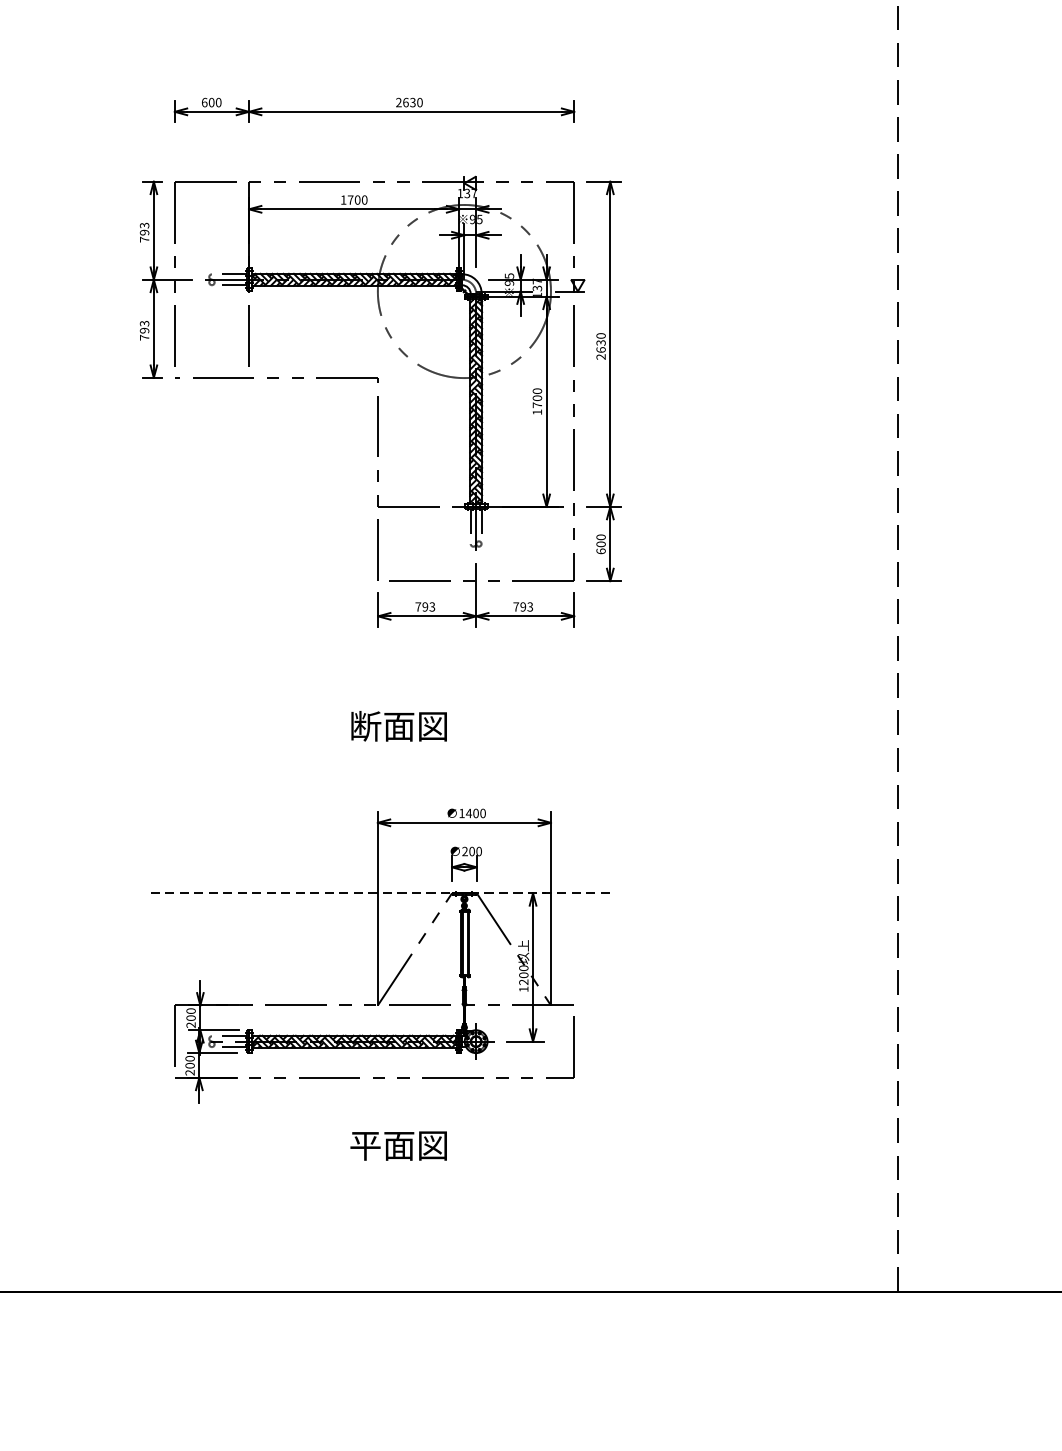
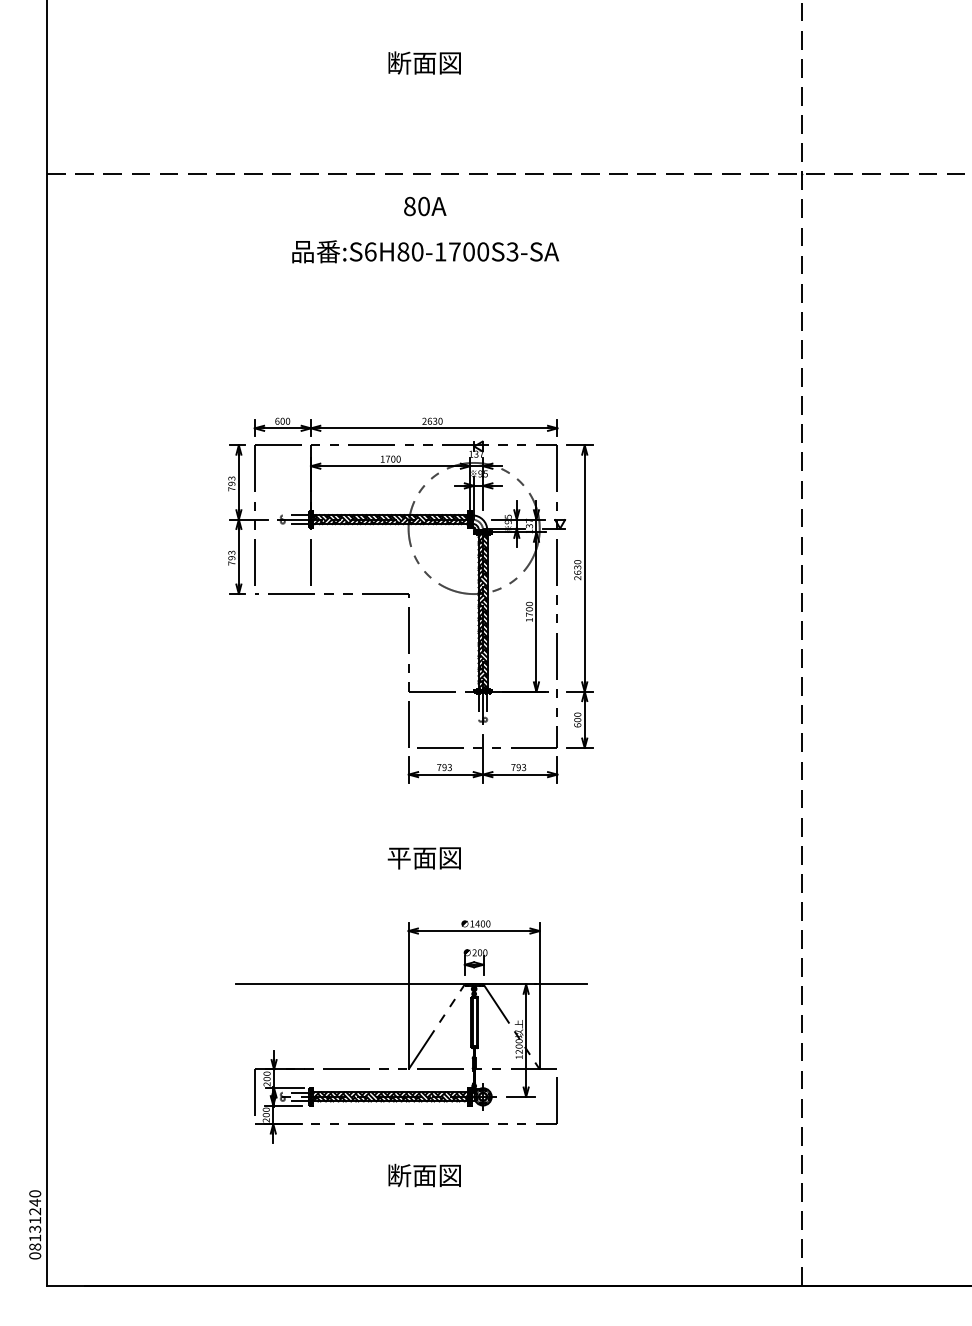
part: (373, 109) -> (405, 426), moved
text: (365, 725) -> (399, 857), 断面図 -> 平面図
line: (383, 893) -> (412, 984), dashed -> solid
text: (365, 1145) -> (399, 1175), 平面図 -> 断面図

